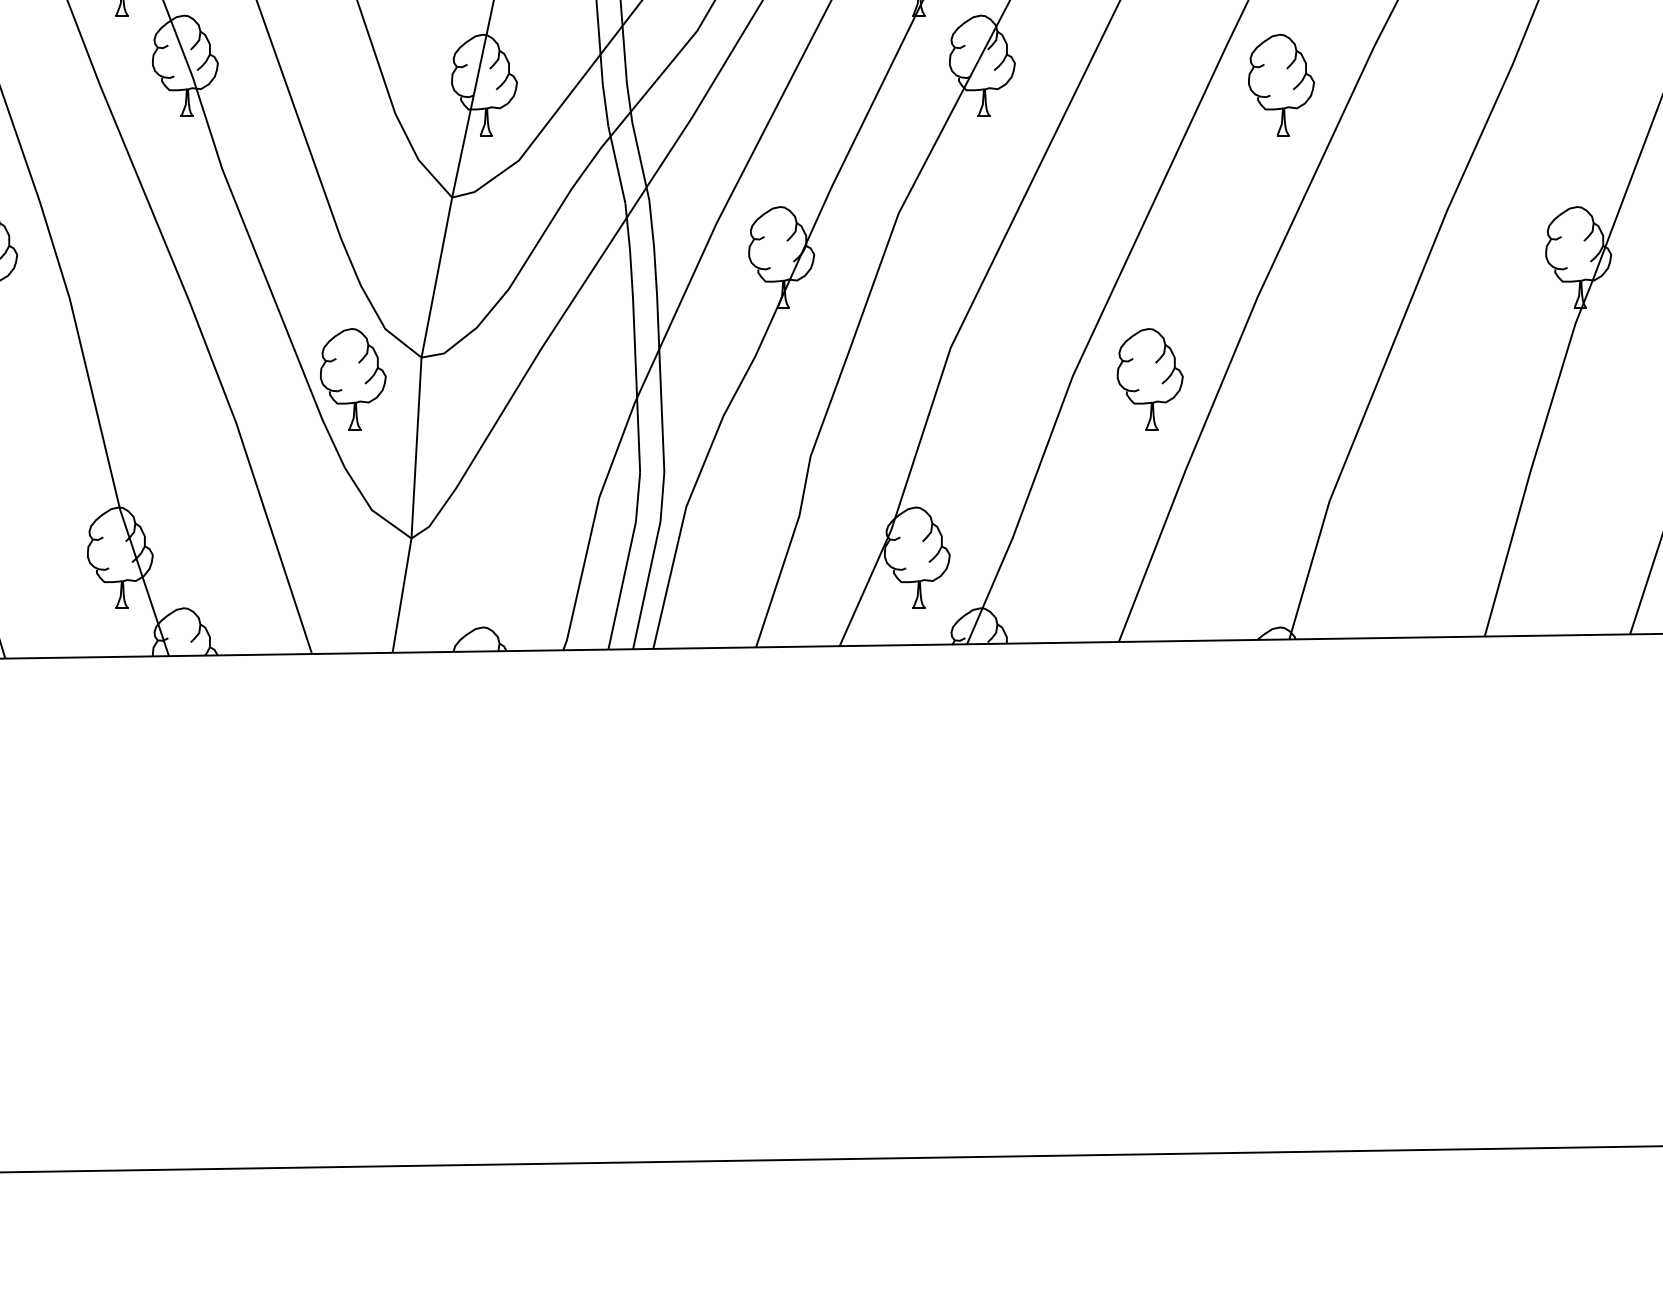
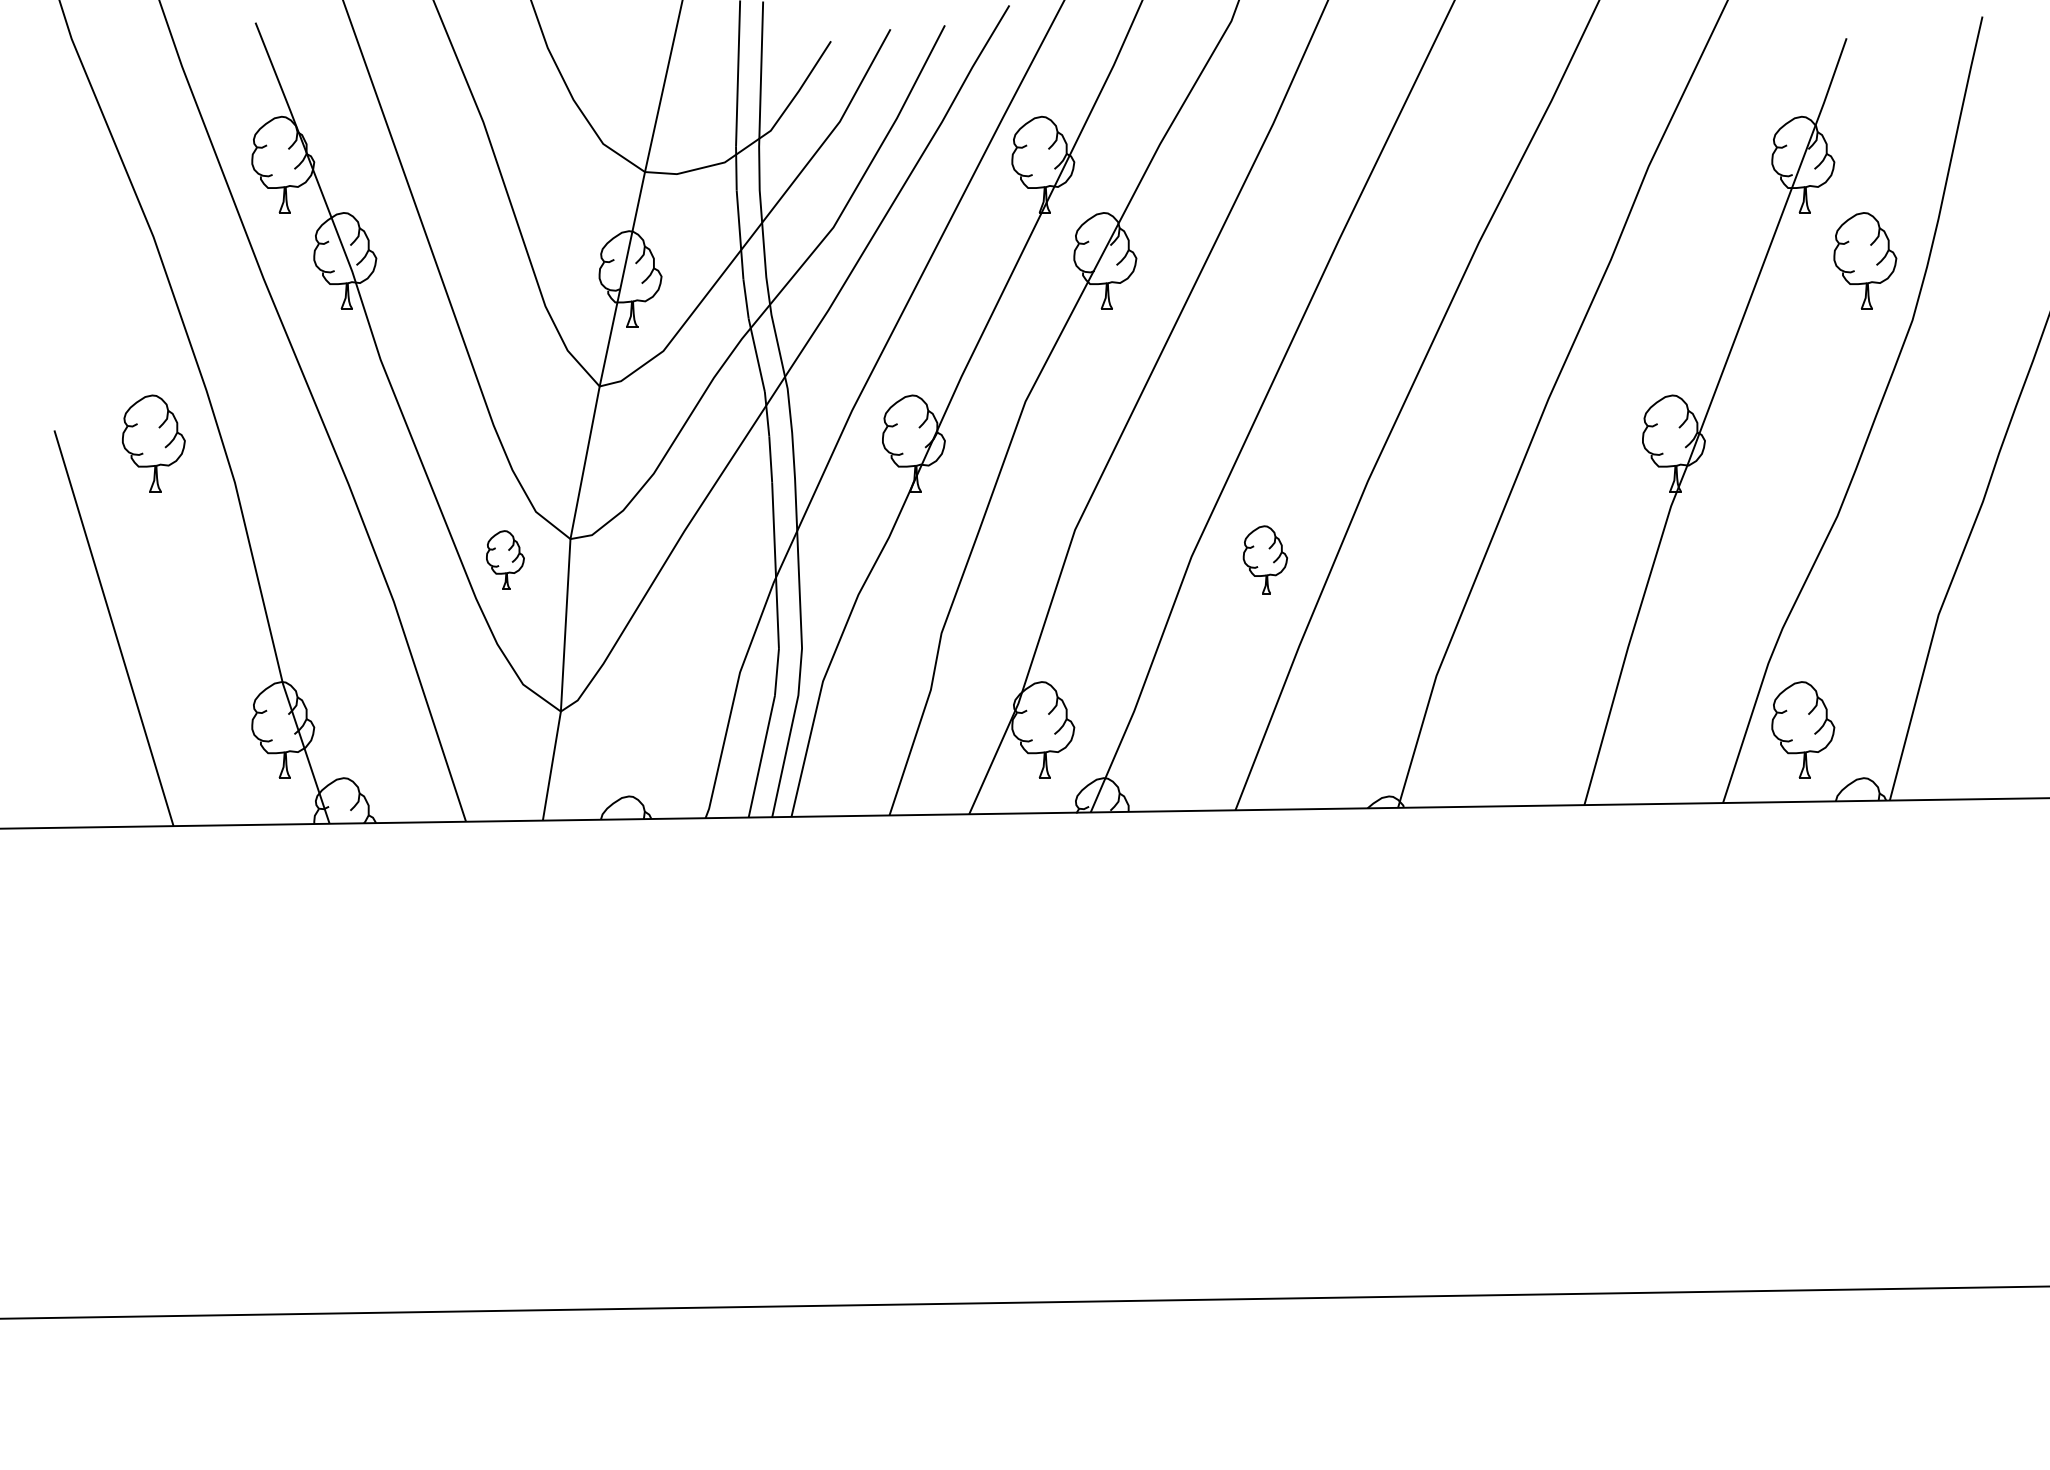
part: (1281, 84) -> (1390, 278), removed
part: (353, 379) -> (505, 559), size x0.6
part: (1150, 379) -> (1265, 559), size x0.7

